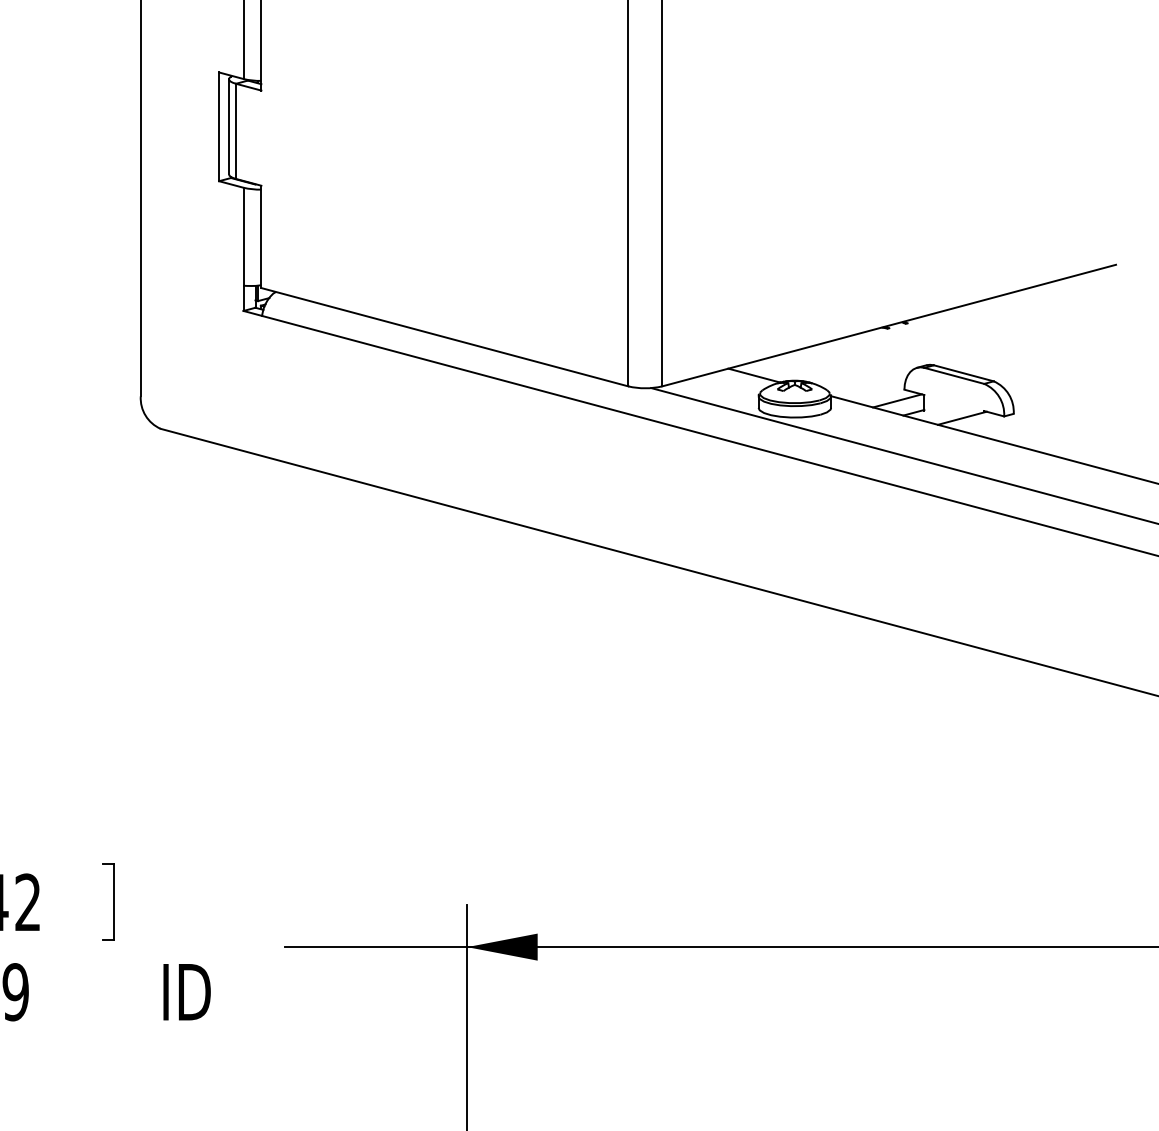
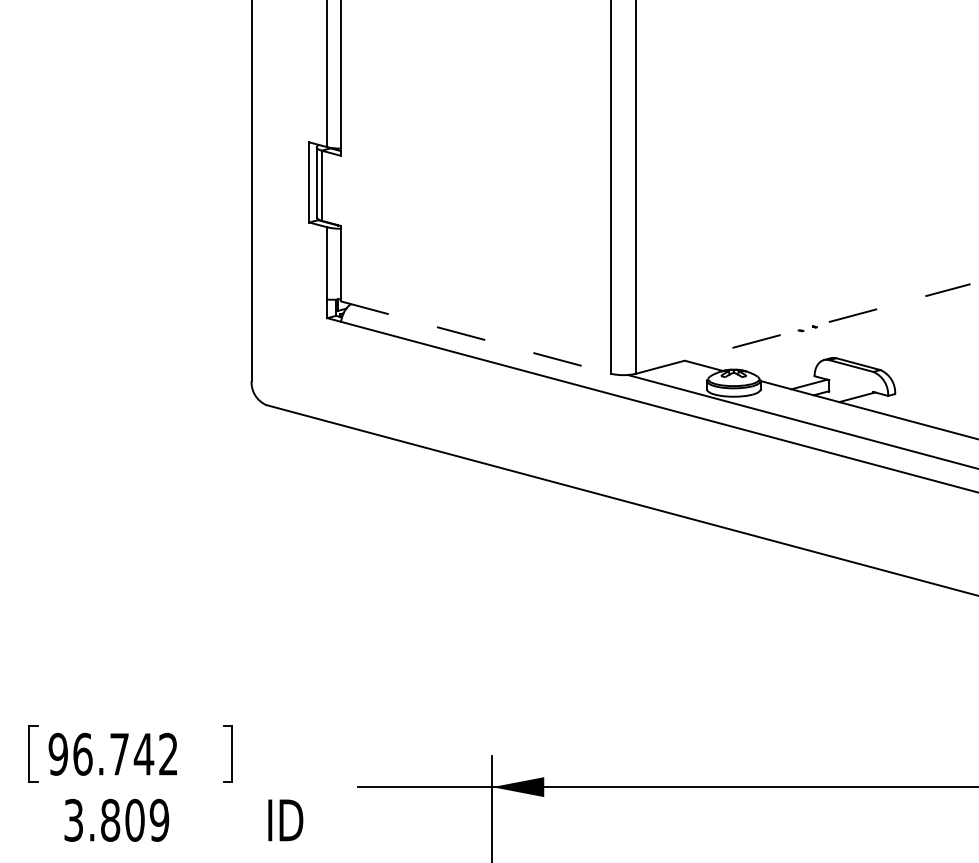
line: (889, 324) -> (803, 328), solid -> dashed
line: (445, 337) -> (476, 337), solid -> dashed

